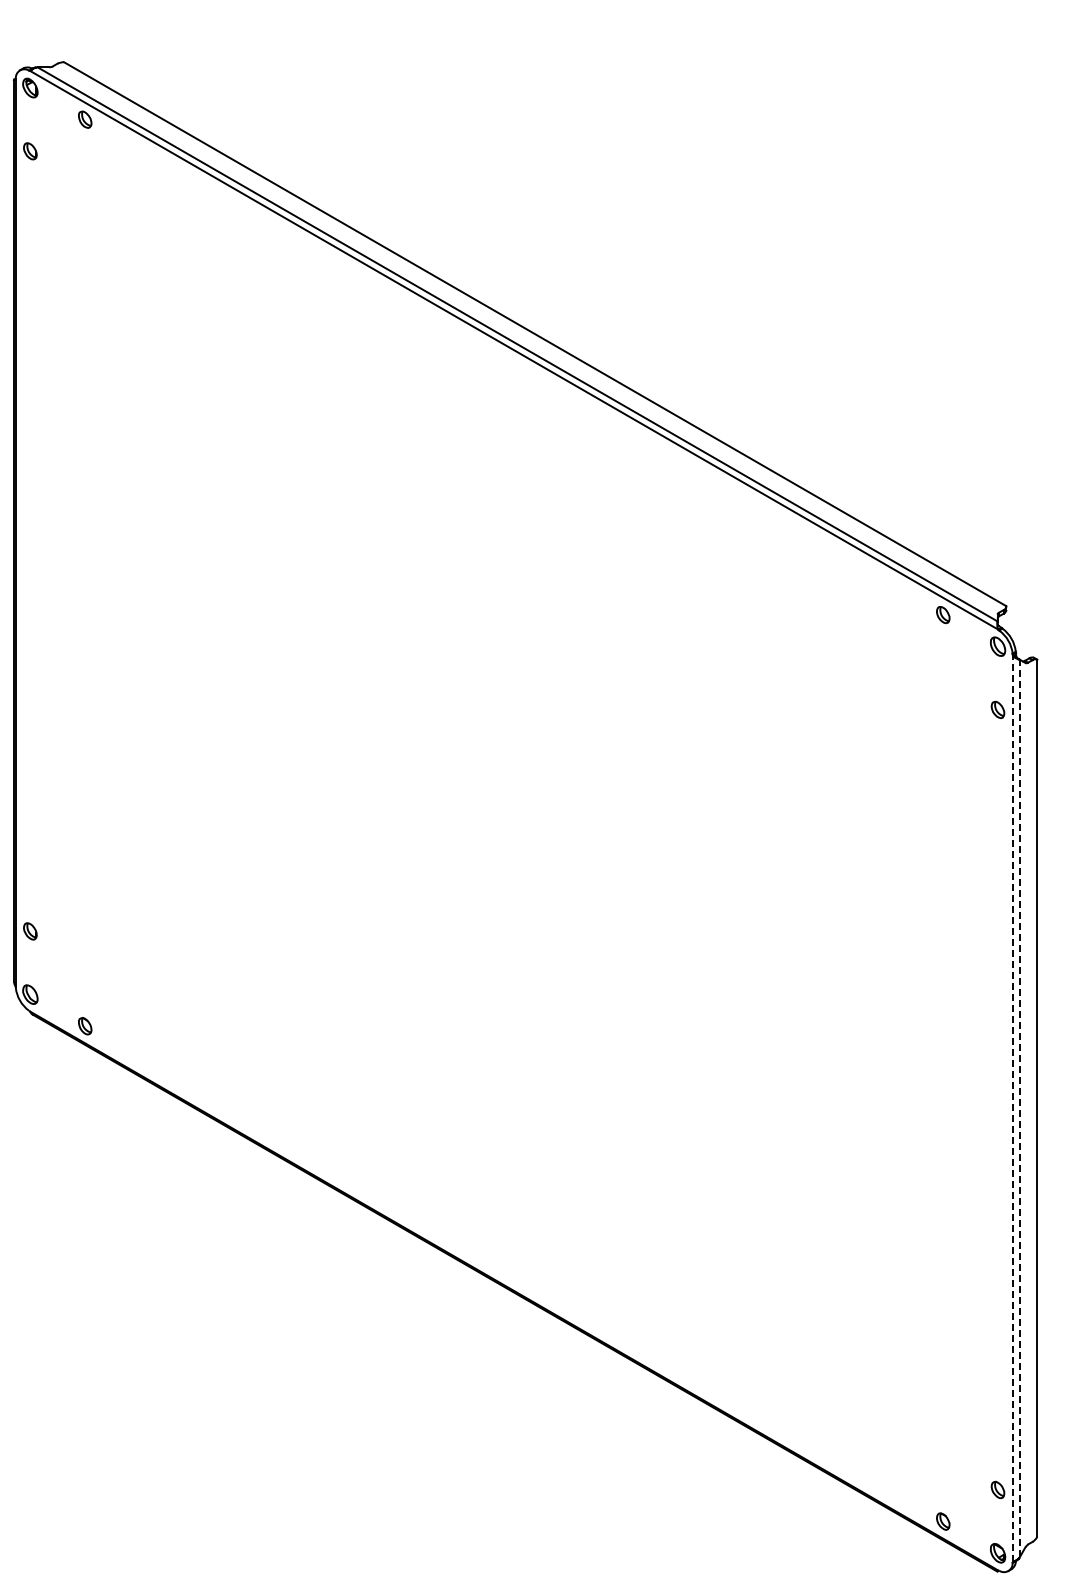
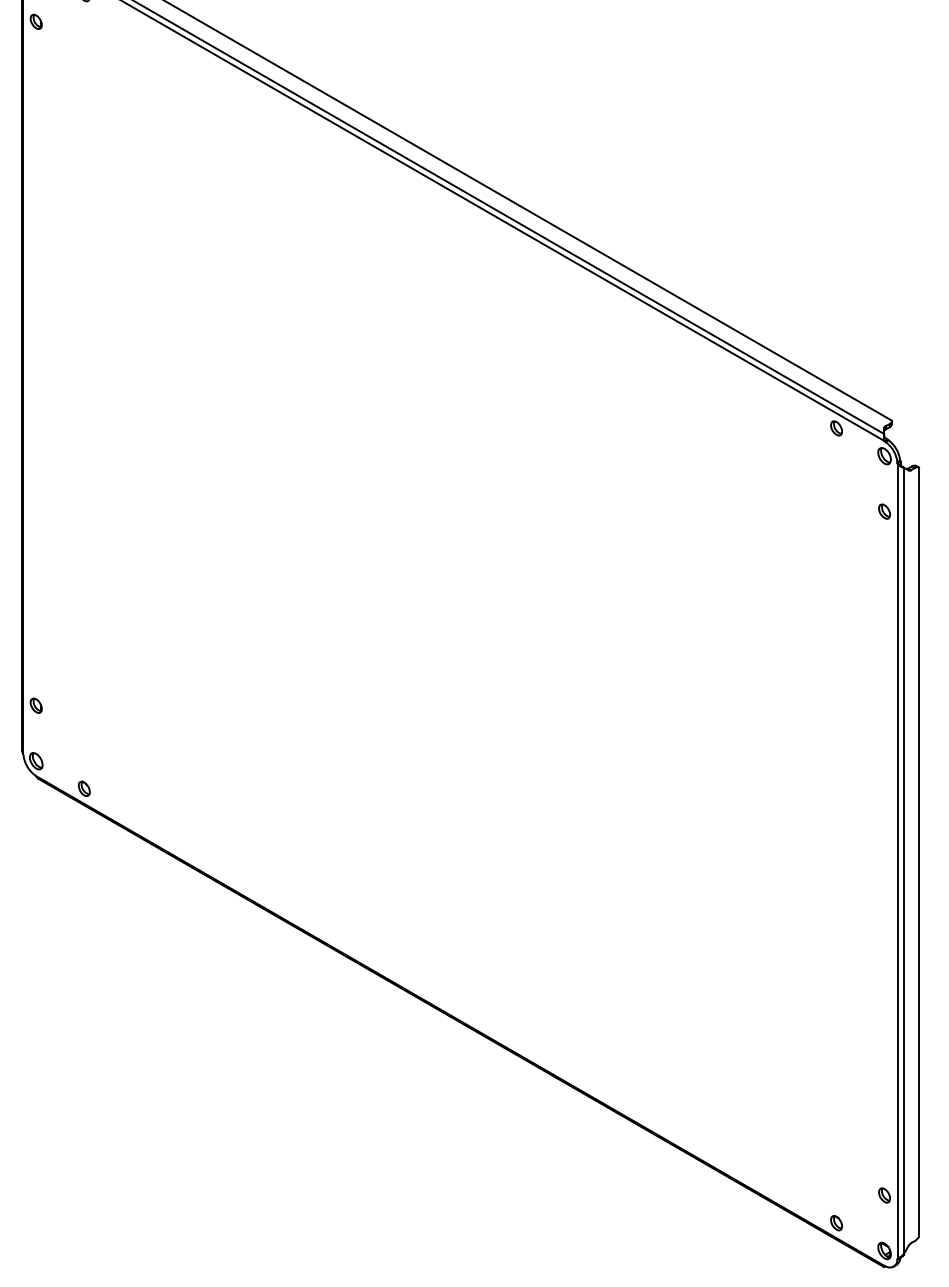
line: (1012, 1108) -> (897, 861), dashed -> solid
line: (1019, 1108) -> (903, 861), dashed -> solid

